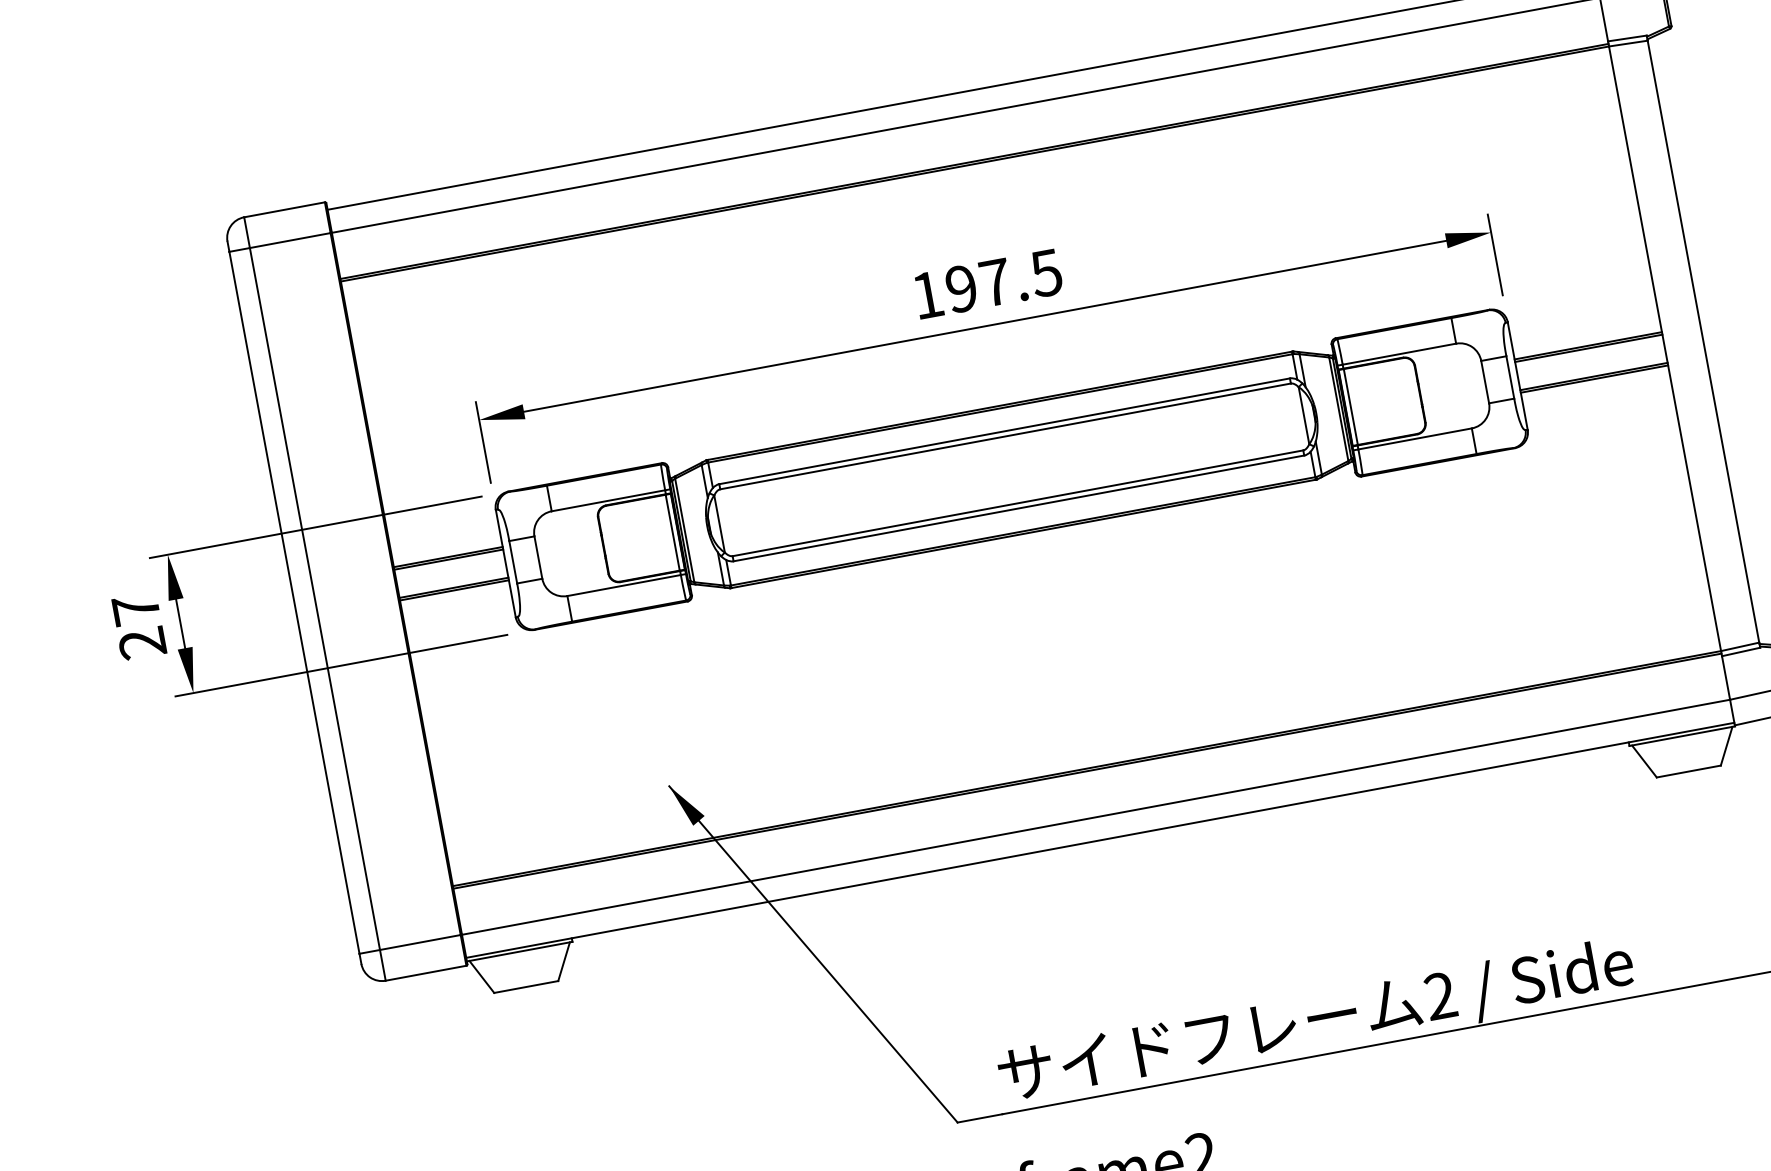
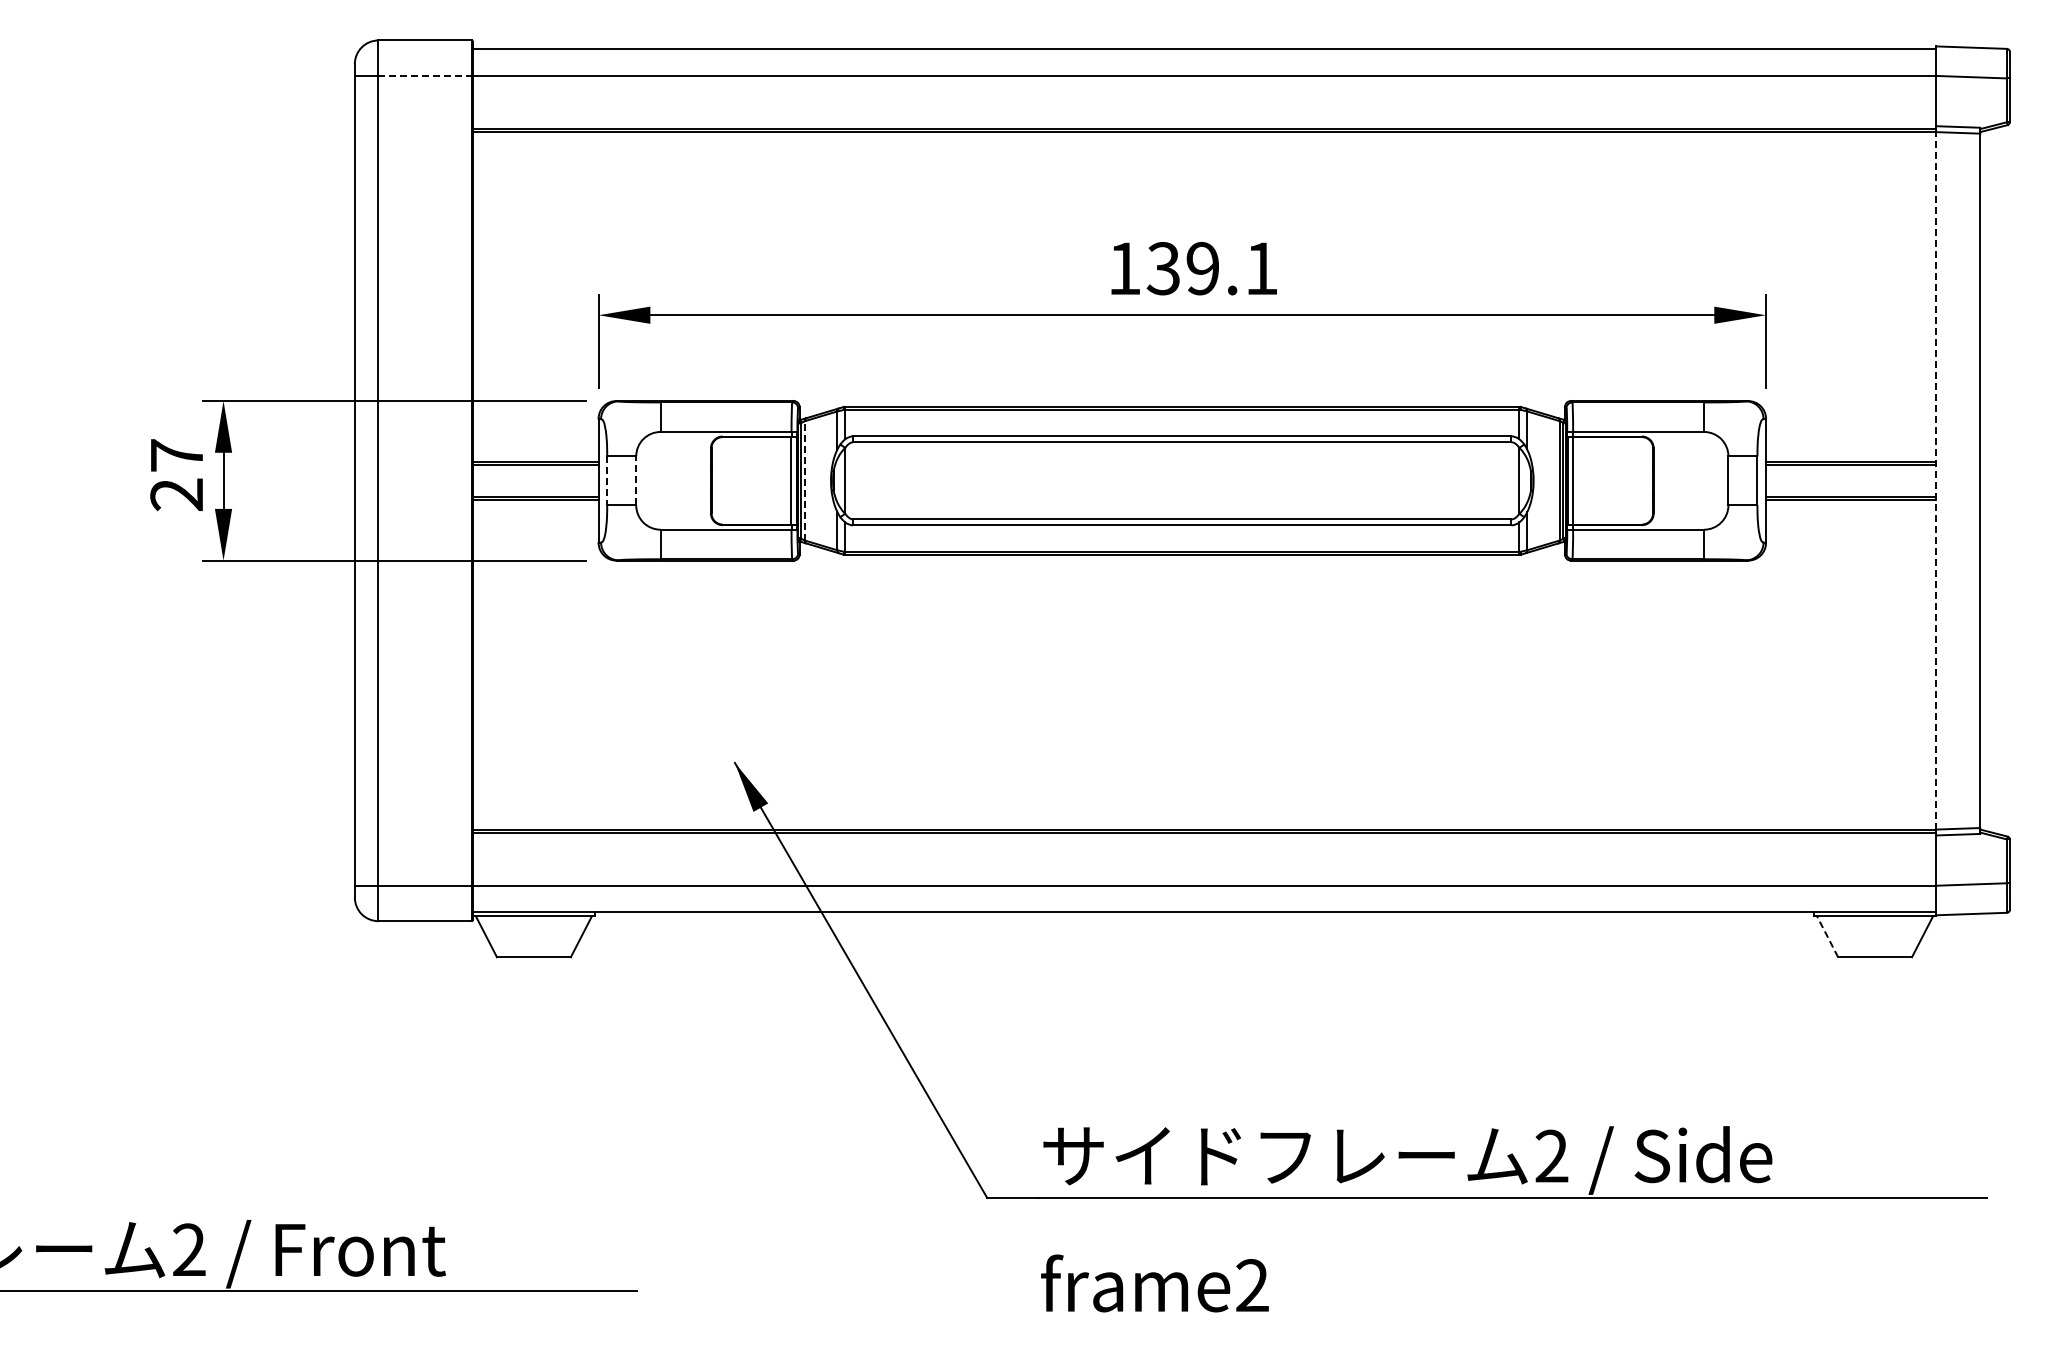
line: (290, 240) -> (425, 75), solid -> dashed
text: (1002, 281) -> (1211, 268), 197.5 -> 139.1
line: (1664, 348) -> (1935, 480), solid -> dashed
line: (685, 530) -> (805, 480), solid -> dashed
line: (538, 557) -> (636, 480), solid -> dashed
line: (513, 562) -> (607, 481), solid -> dashed
line: (1644, 761) -> (1827, 936), solid -> dashed

